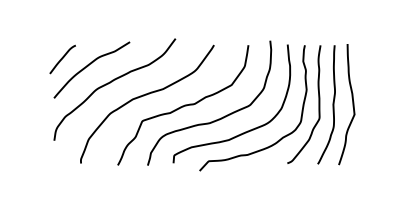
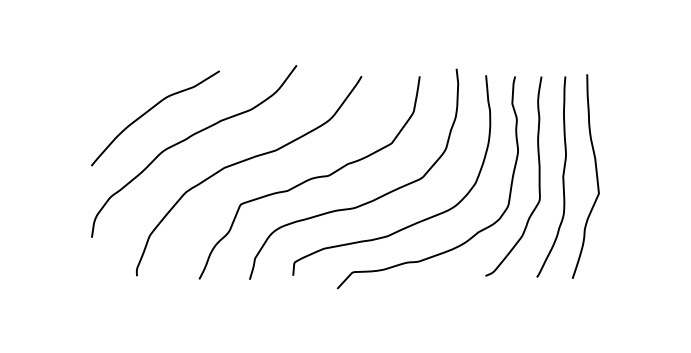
curve: (62, 59) -> (105, 100), removed

